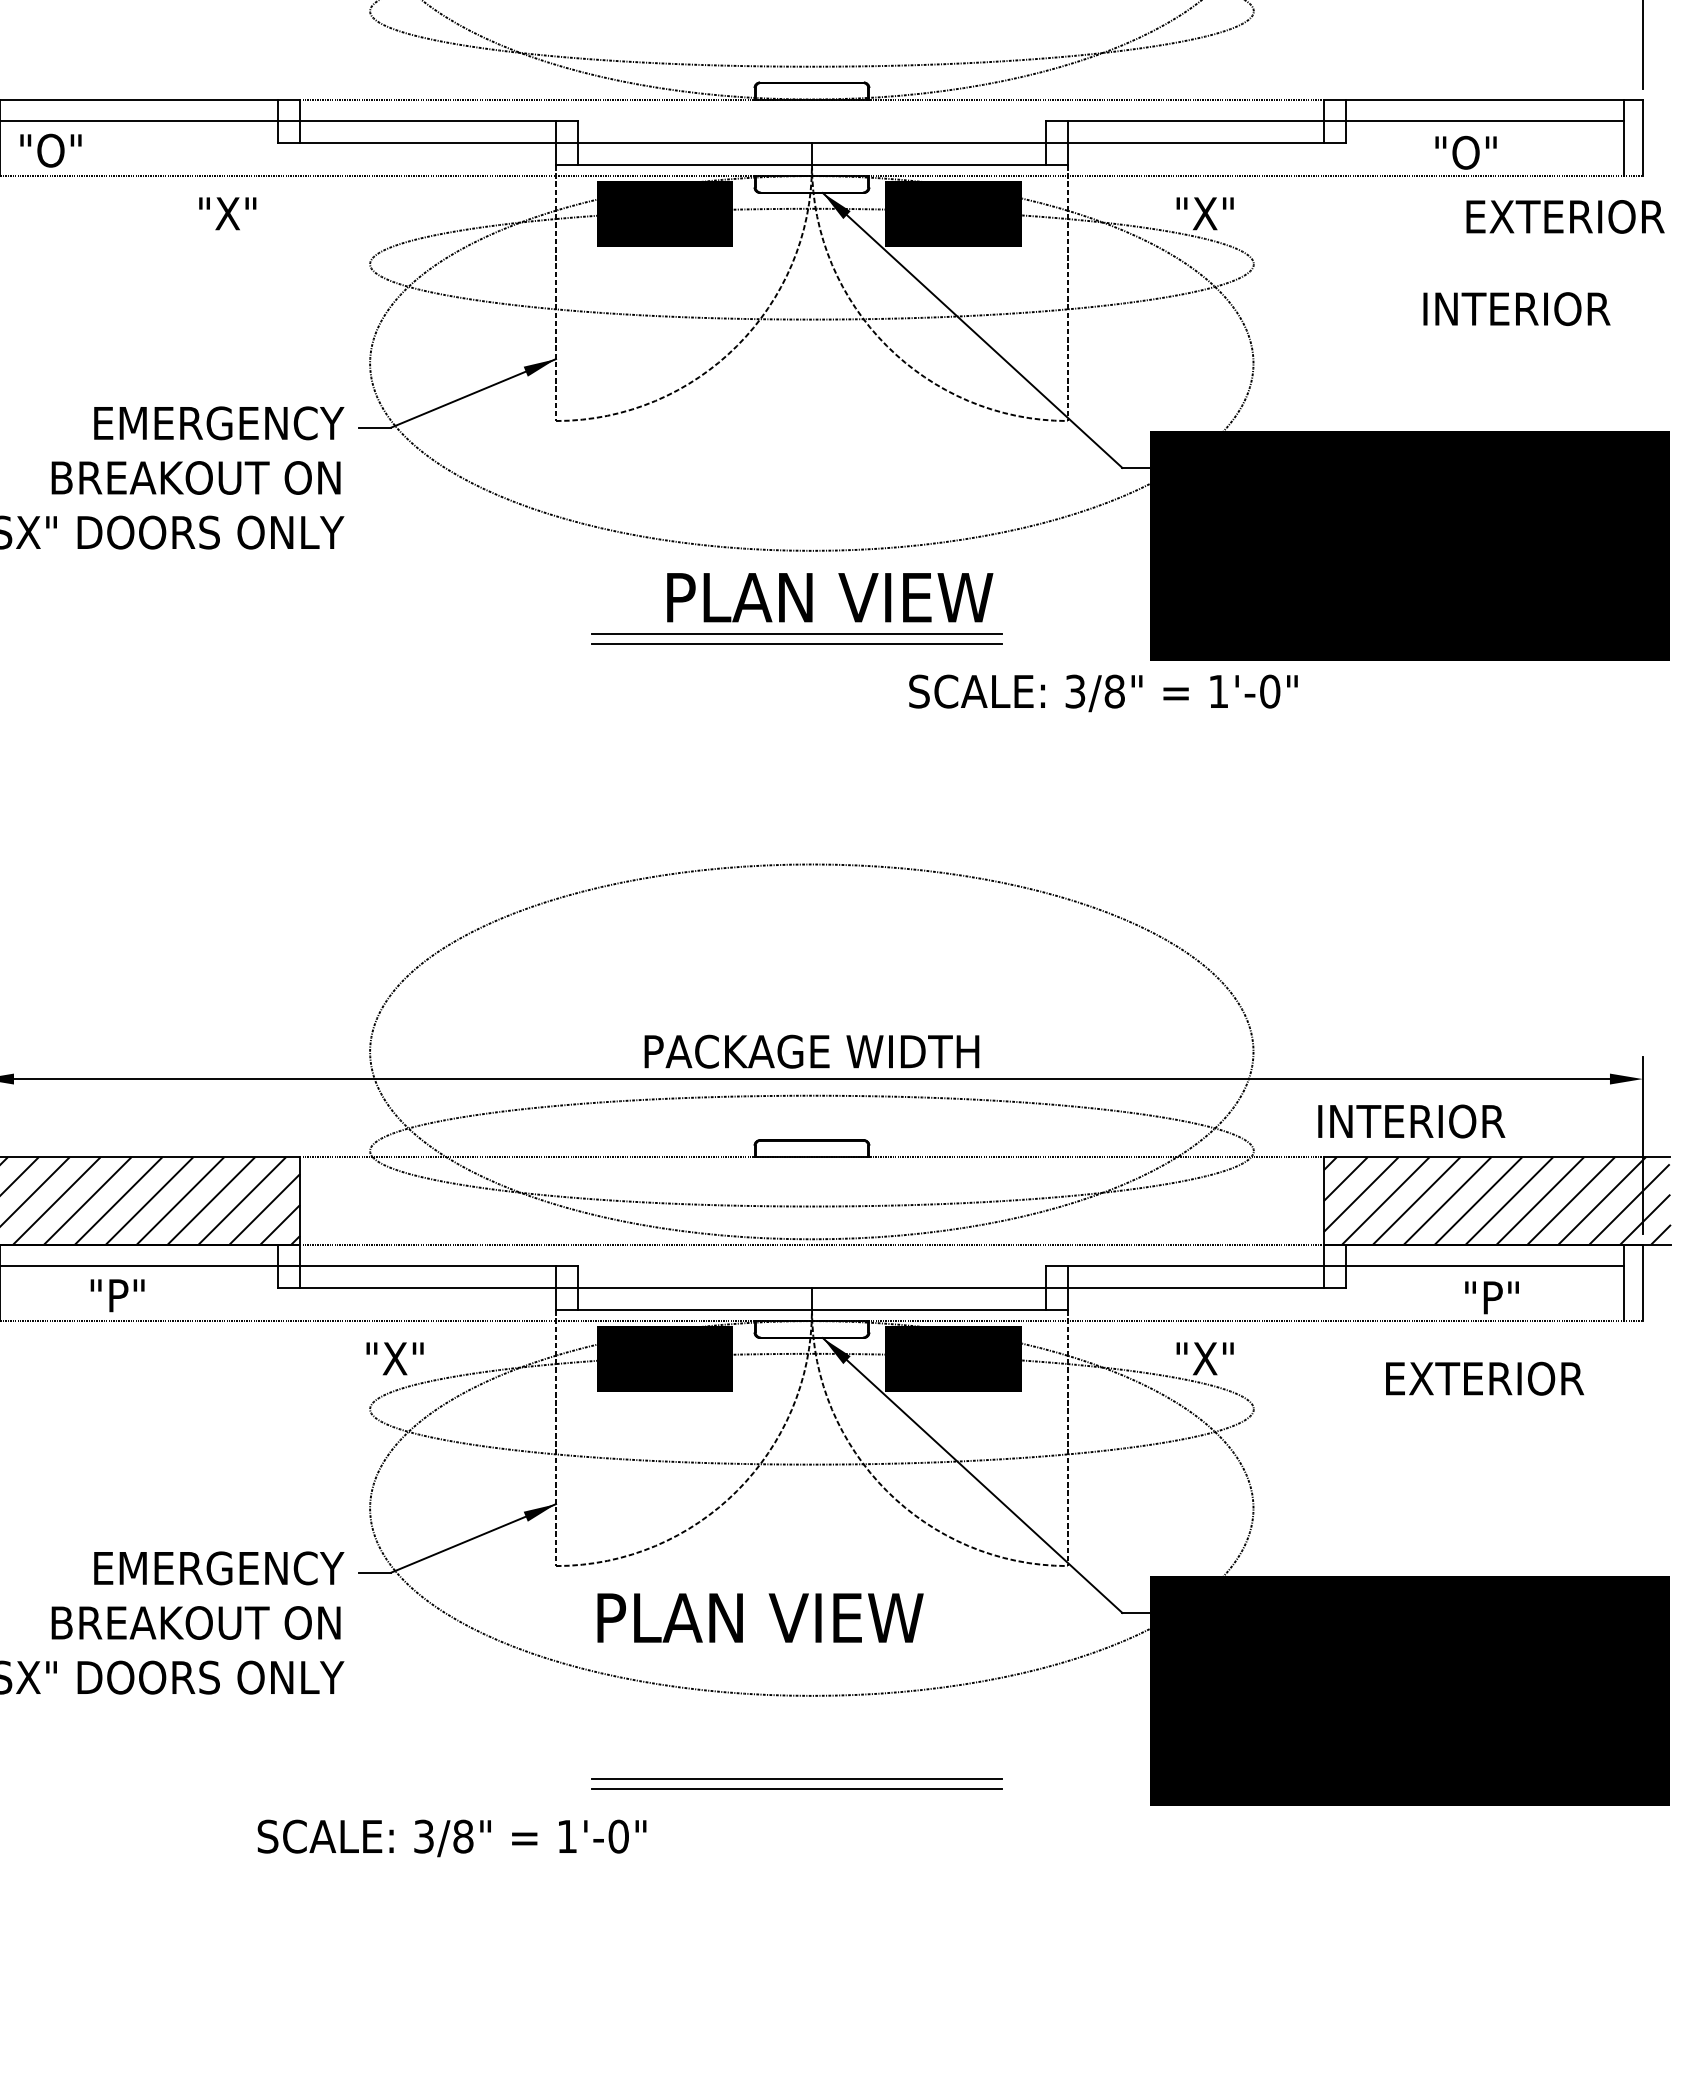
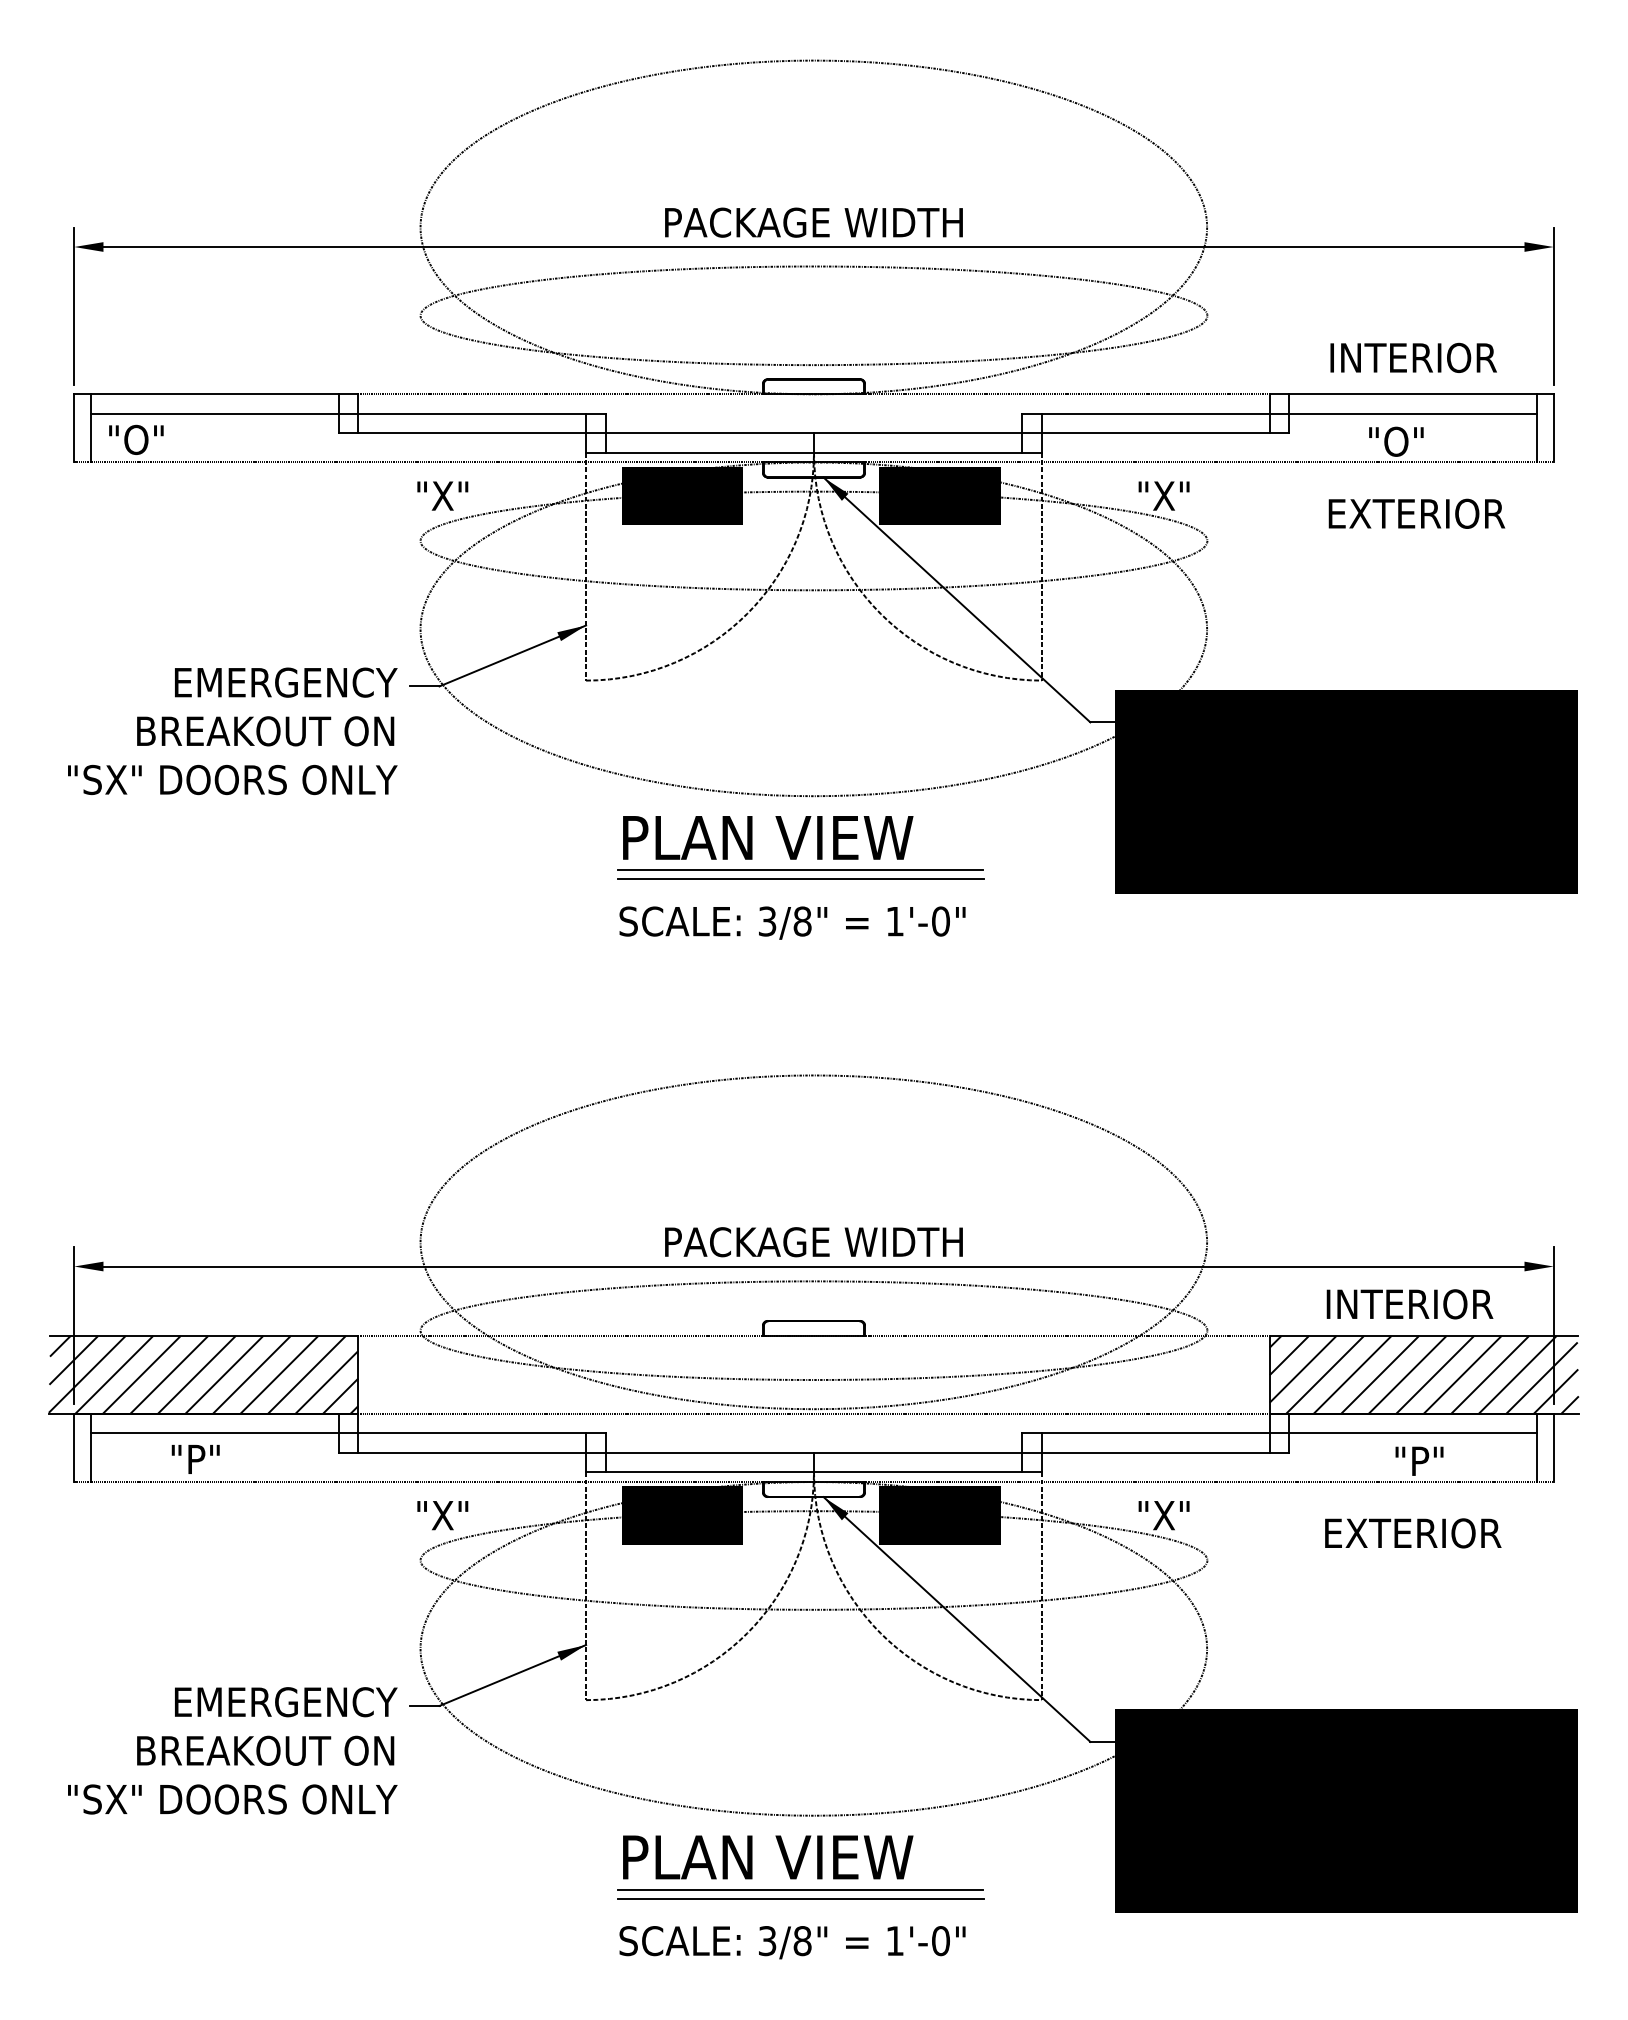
text: (227, 213) -> (442, 495), moved
text: (1565, 216) -> (1416, 513), moved
text: (1516, 308) -> (1413, 357), moved
text: (830, 597) -> (768, 837), moved
text: (1103, 692) -> (792, 922), moved
text: (1411, 1121) -> (1409, 1304), moved
text: (760, 1618) -> (768, 1857), moved
text: (452, 1838) -> (792, 1942), moved

